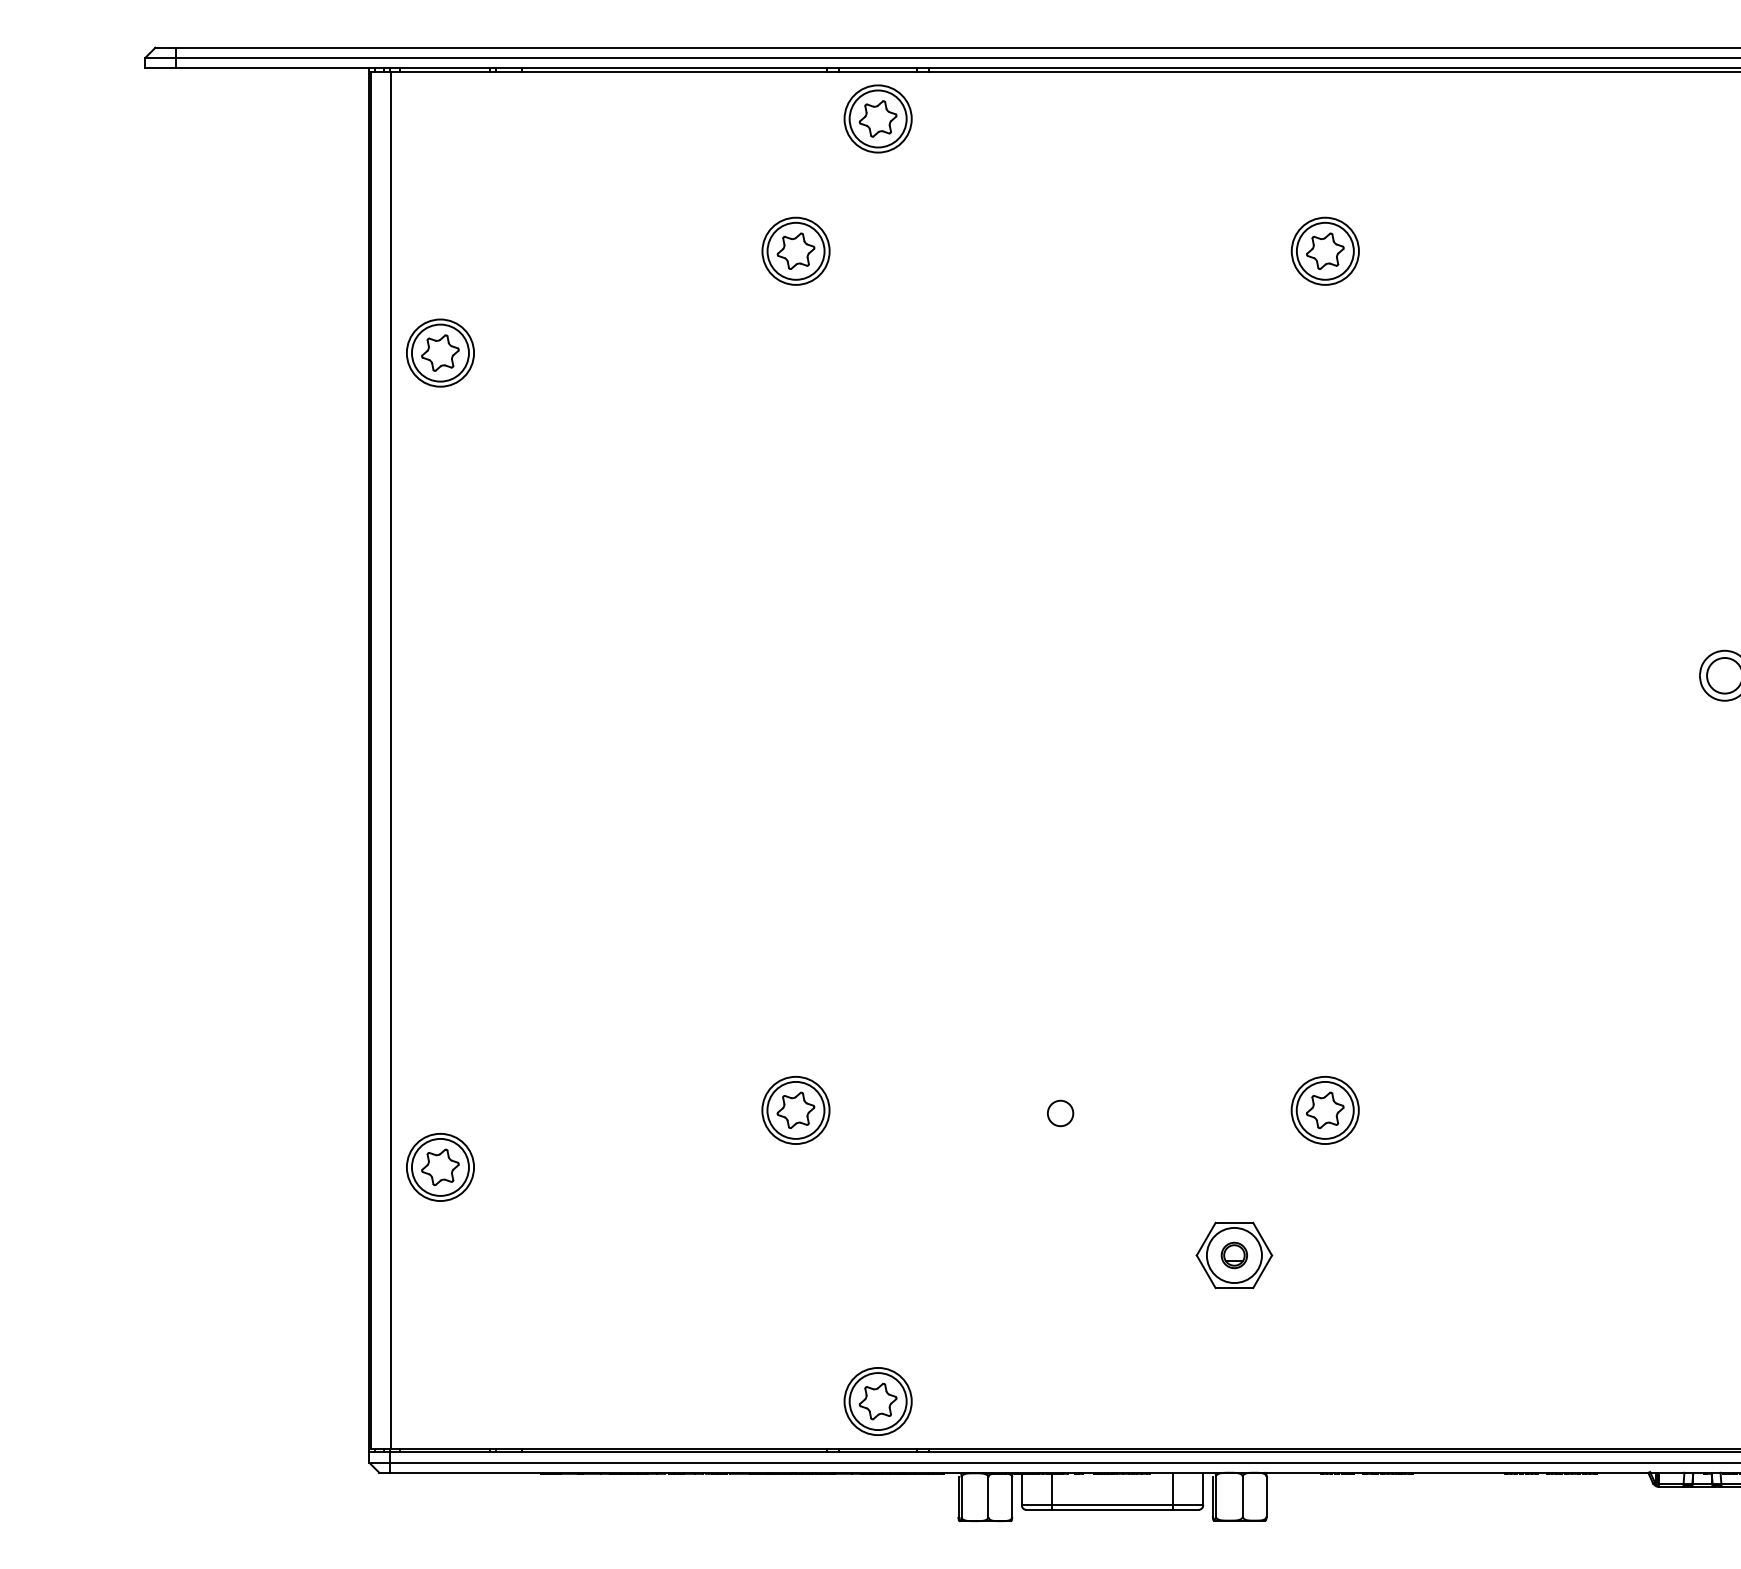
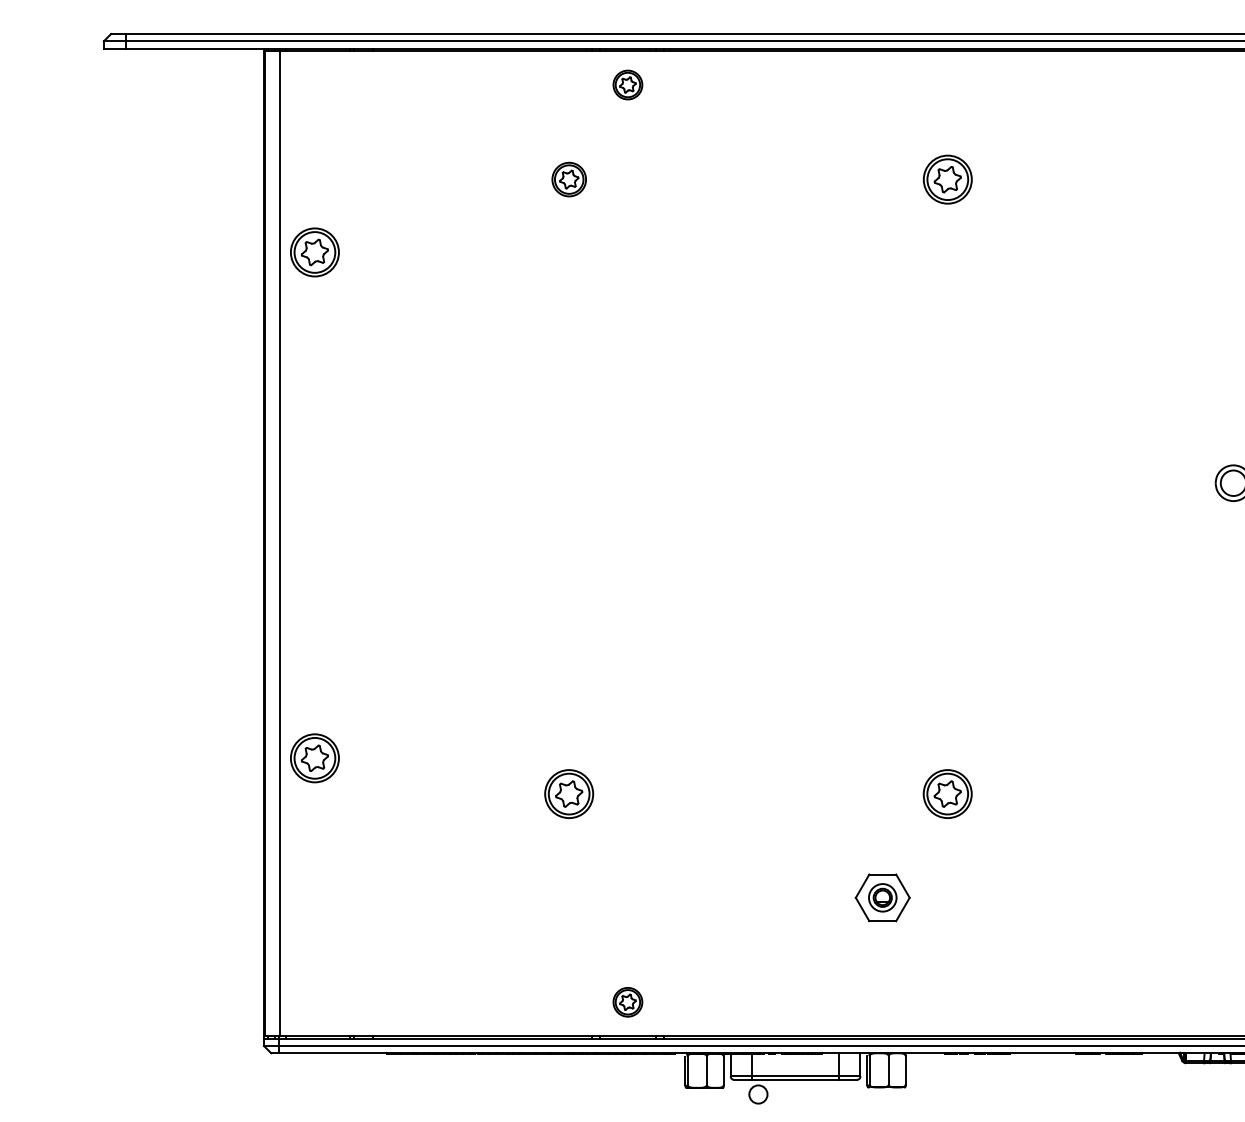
part: (877, 118) -> (627, 84), size x0.6
part: (795, 250) -> (568, 179), size x0.7
circle: (1060, 1113) -> (758, 1094), moved
part: (440, 1167) -> (314, 758), moved
circle: (1233, 1255) -> (882, 897), size x0.7
part: (877, 1401) -> (627, 1002), size x0.6

